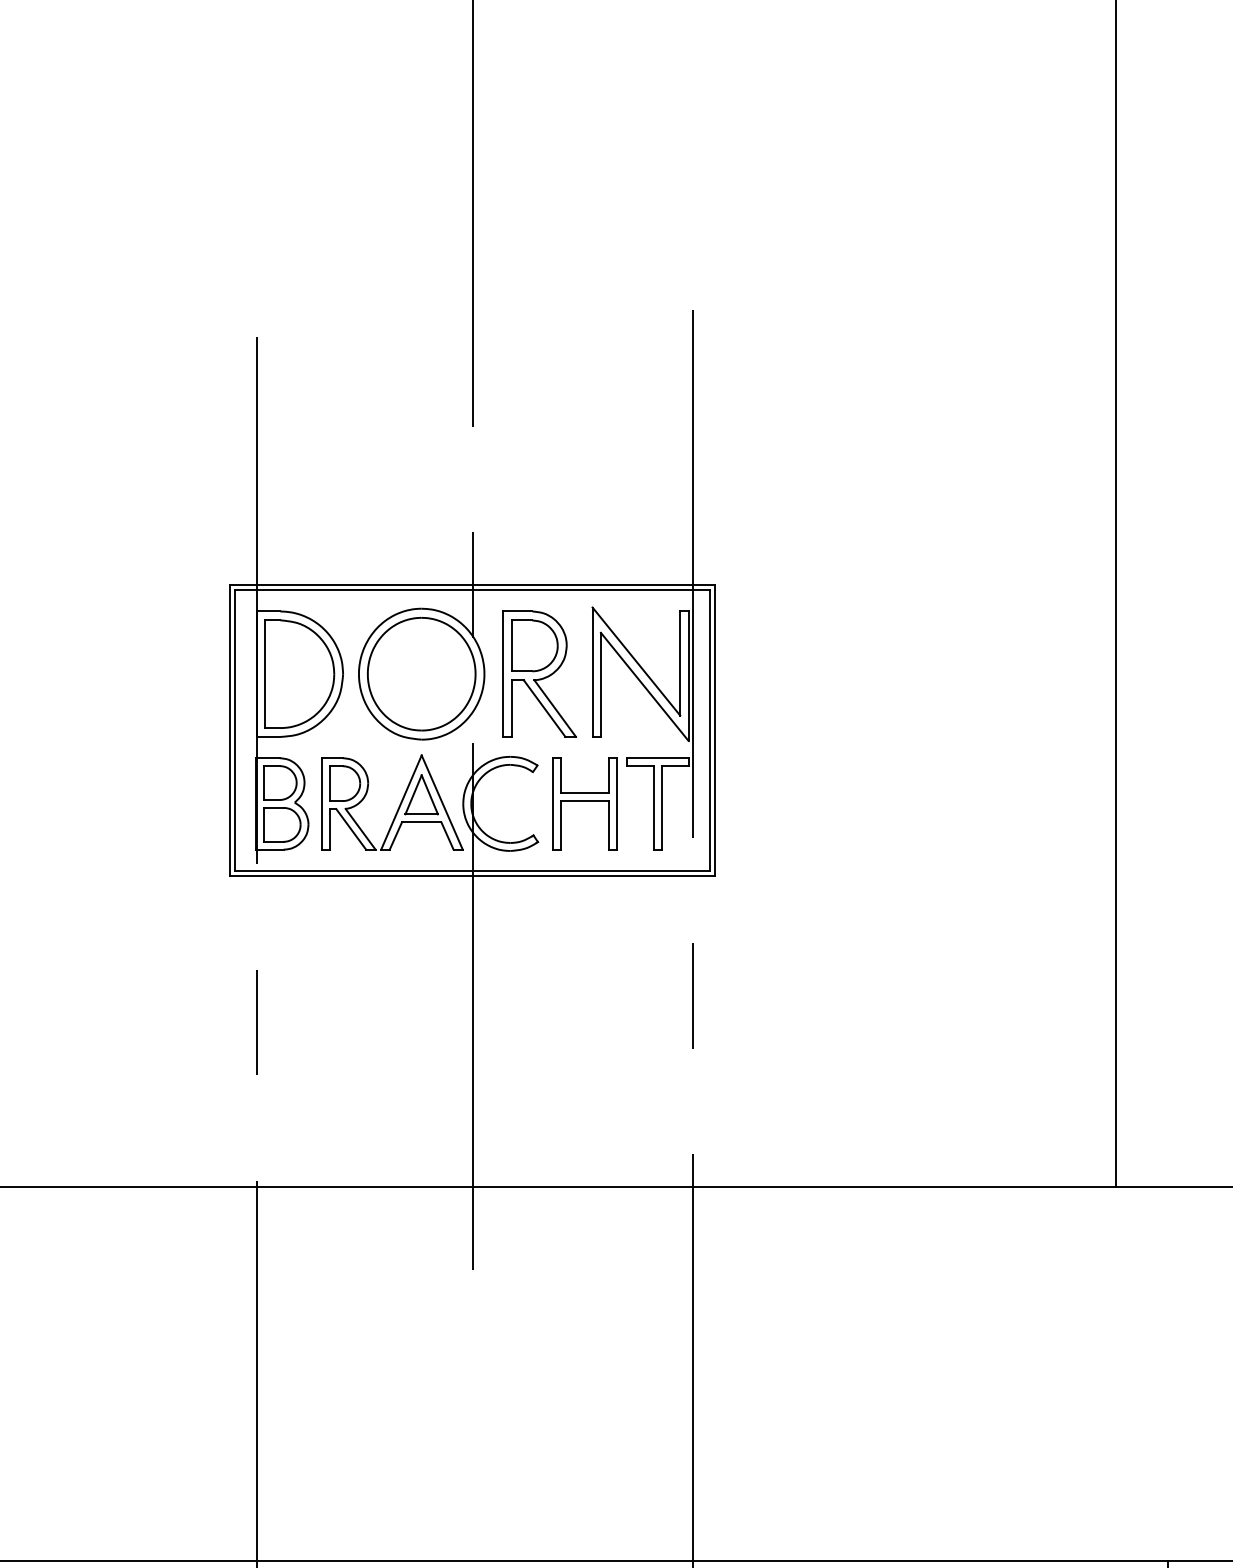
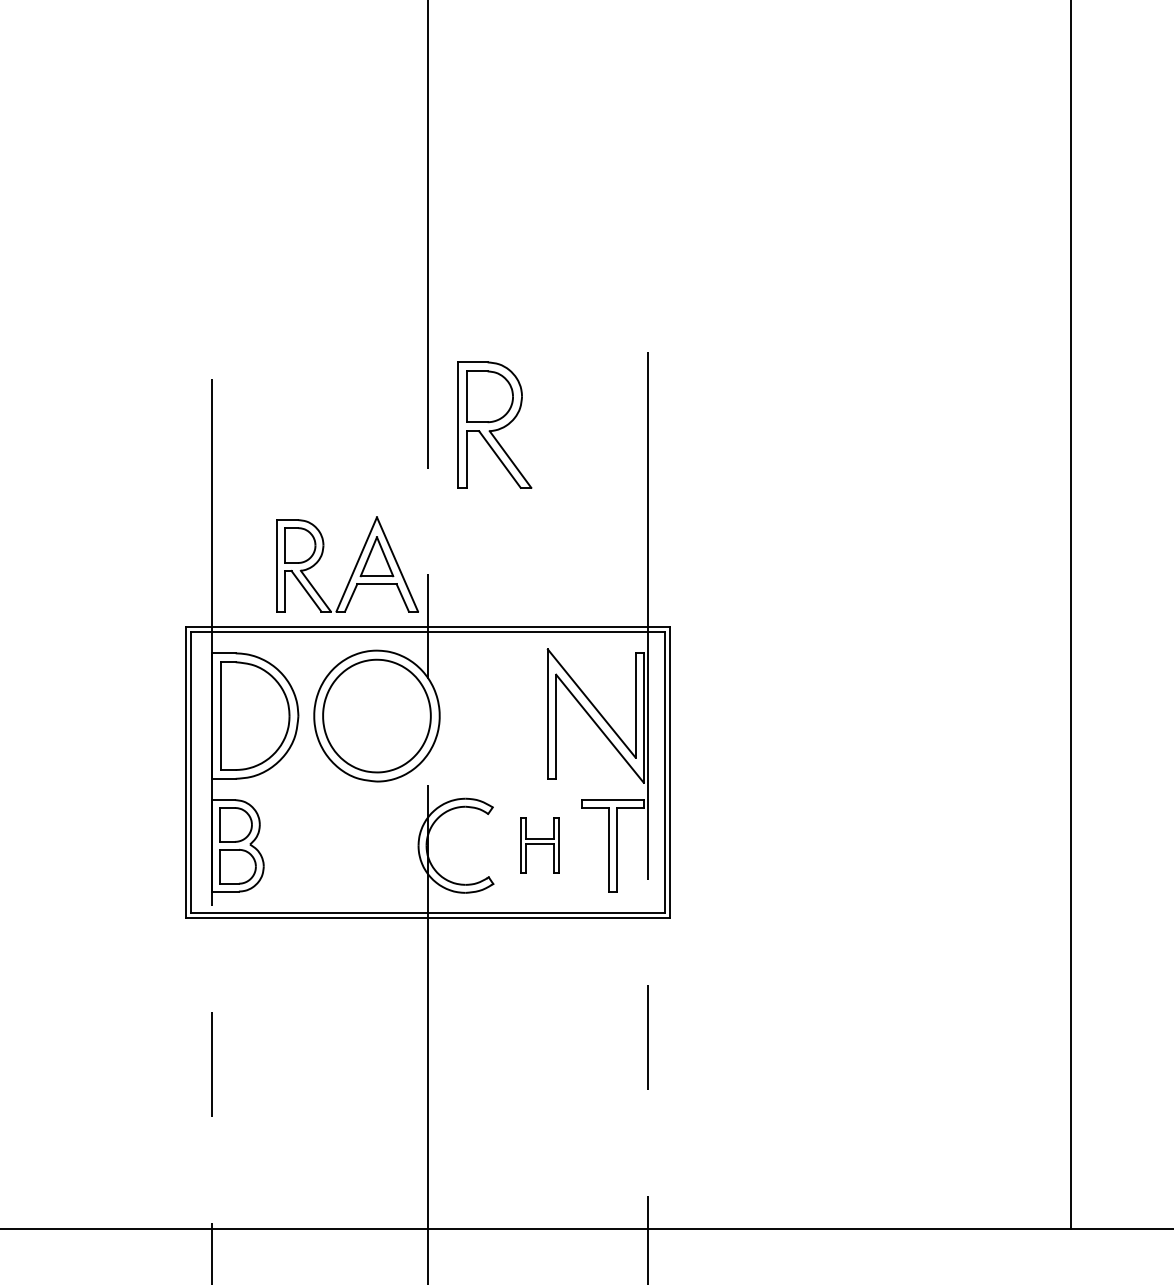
part: (539, 673) -> (494, 424), moved
part: (584, 803) -> (539, 845), size x0.6
part: (398, 806) -> (353, 568), moved

